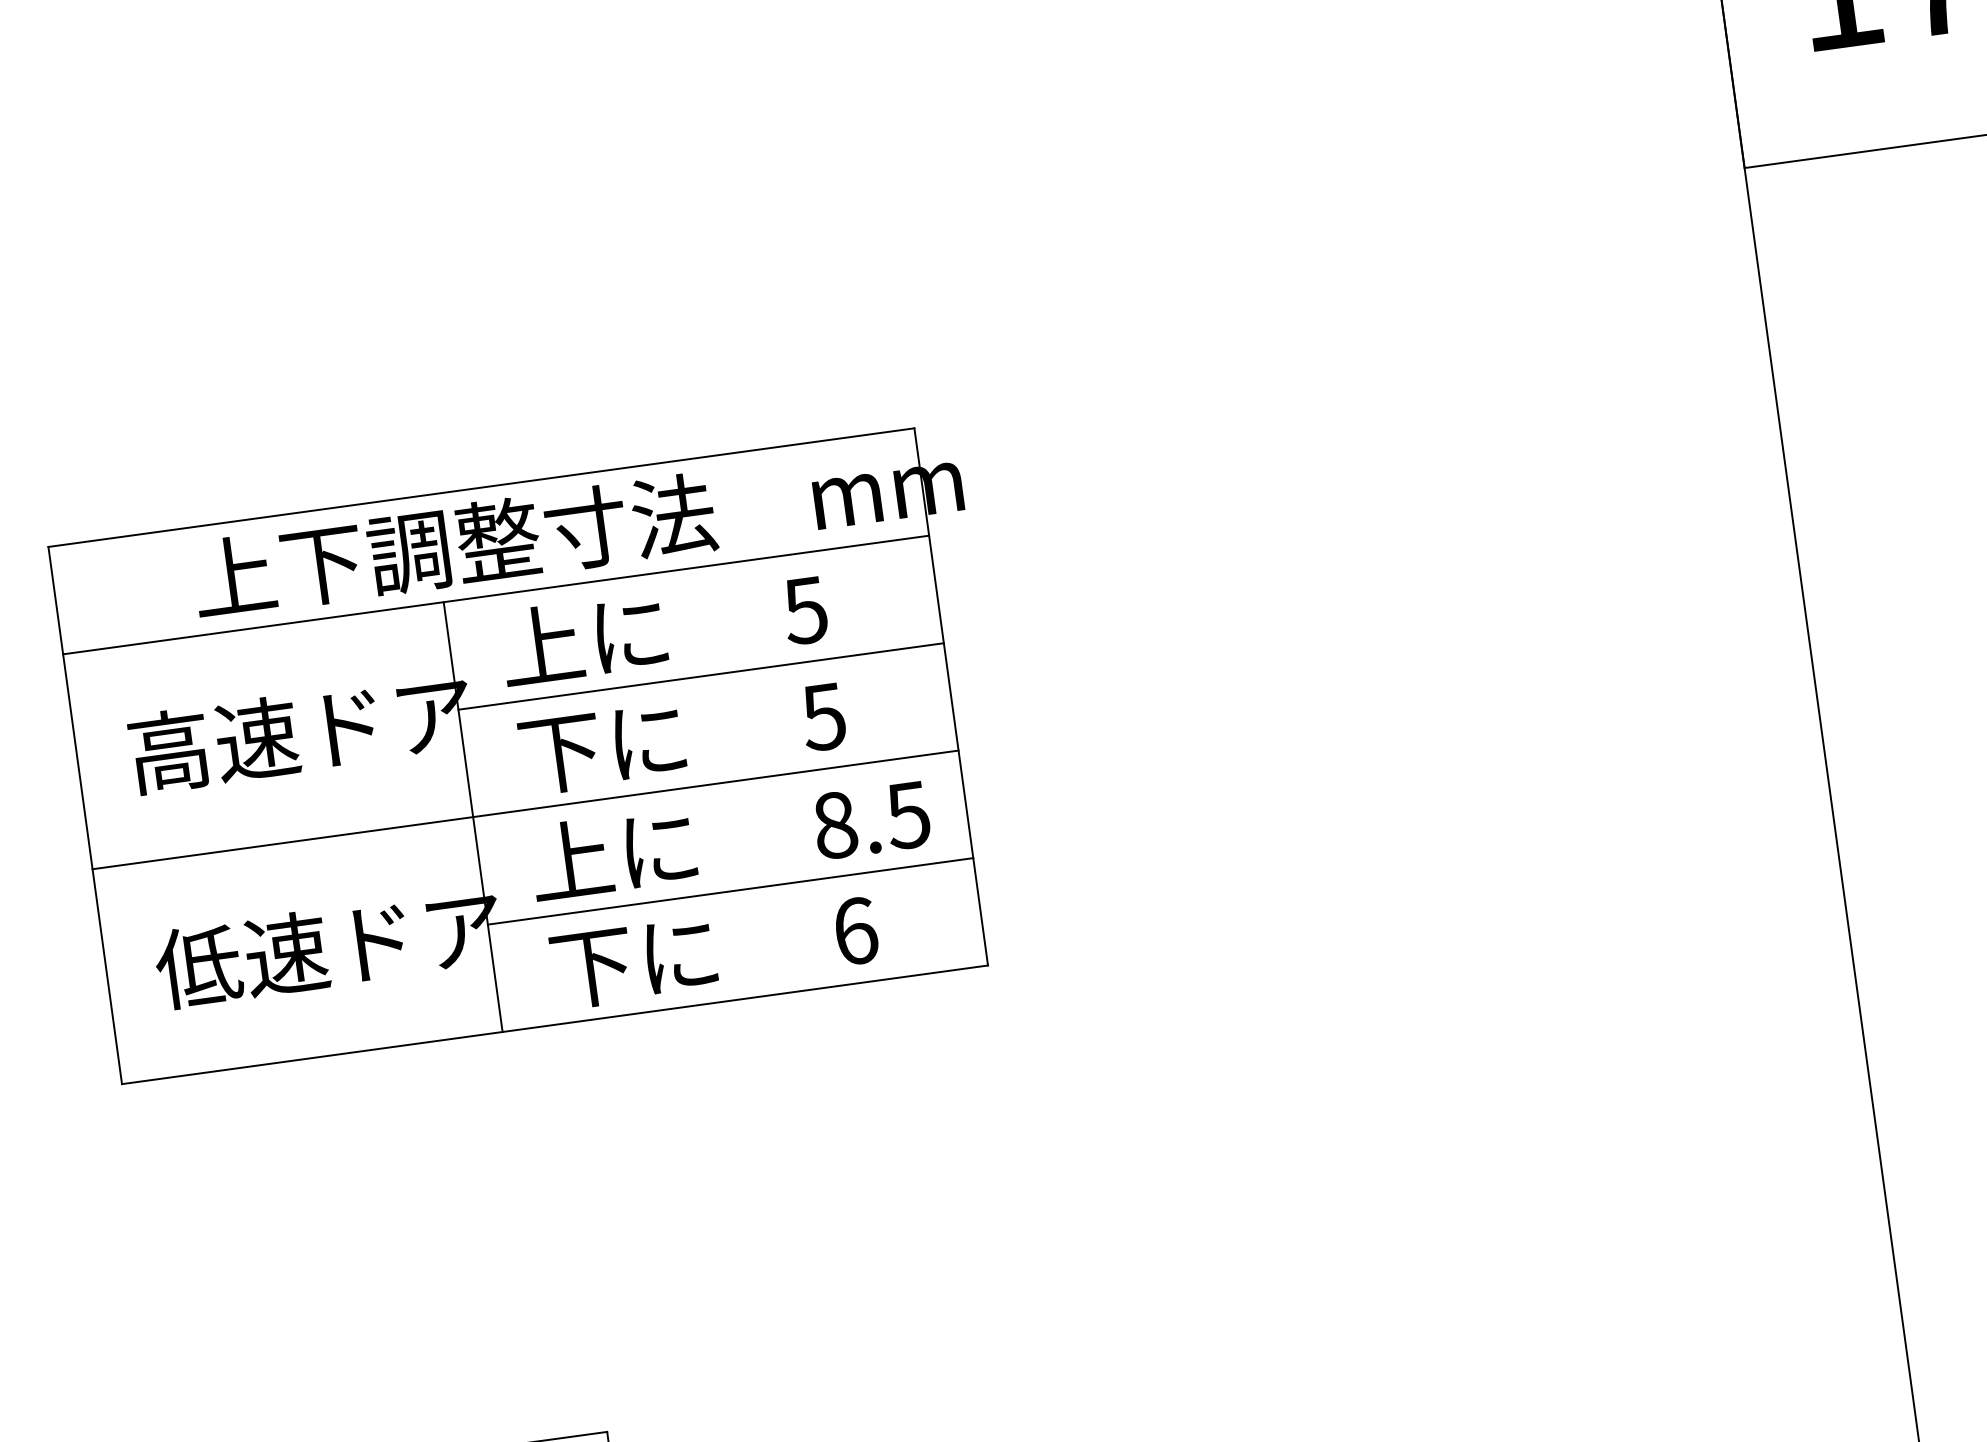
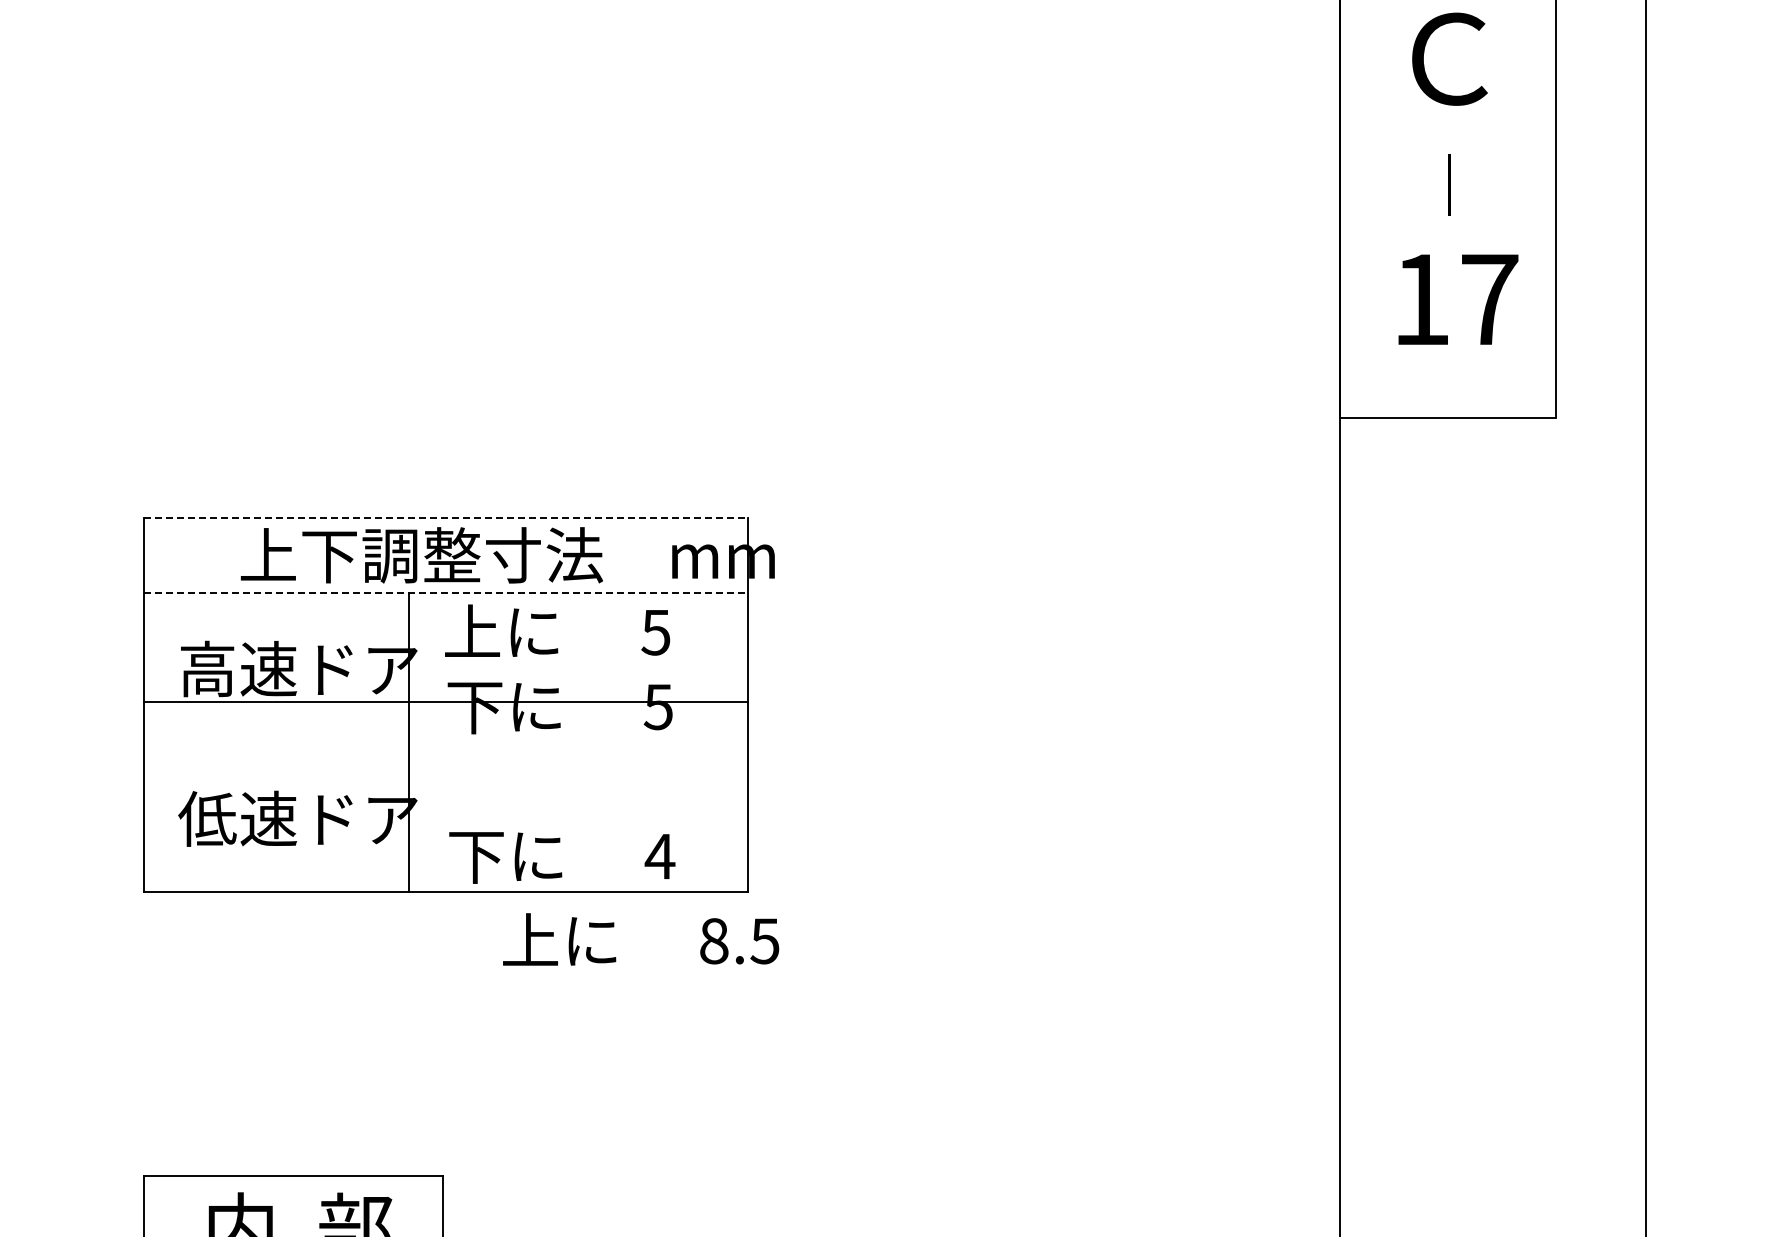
line: (480, 487) -> (445, 517), solid -> dashed
line: (495, 594) -> (445, 592), solid -> dashed
line: (701, 676) -> (578, 667), removed
line: (525, 809) -> (445, 701), moved
text: (730, 837) -> (641, 939), moved
line: (730, 891) -> (578, 817), removed
text: (854, 931) -> (659, 856), 6 -> 4

